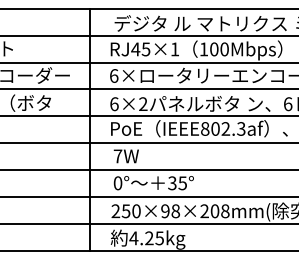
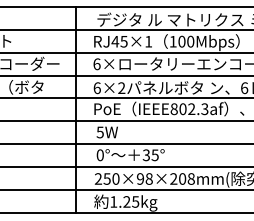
text: (117, 156) -> (99, 132), 7W -> 5W
text: (133, 237) -> (113, 201), 4.25kg -> 1.25kg

